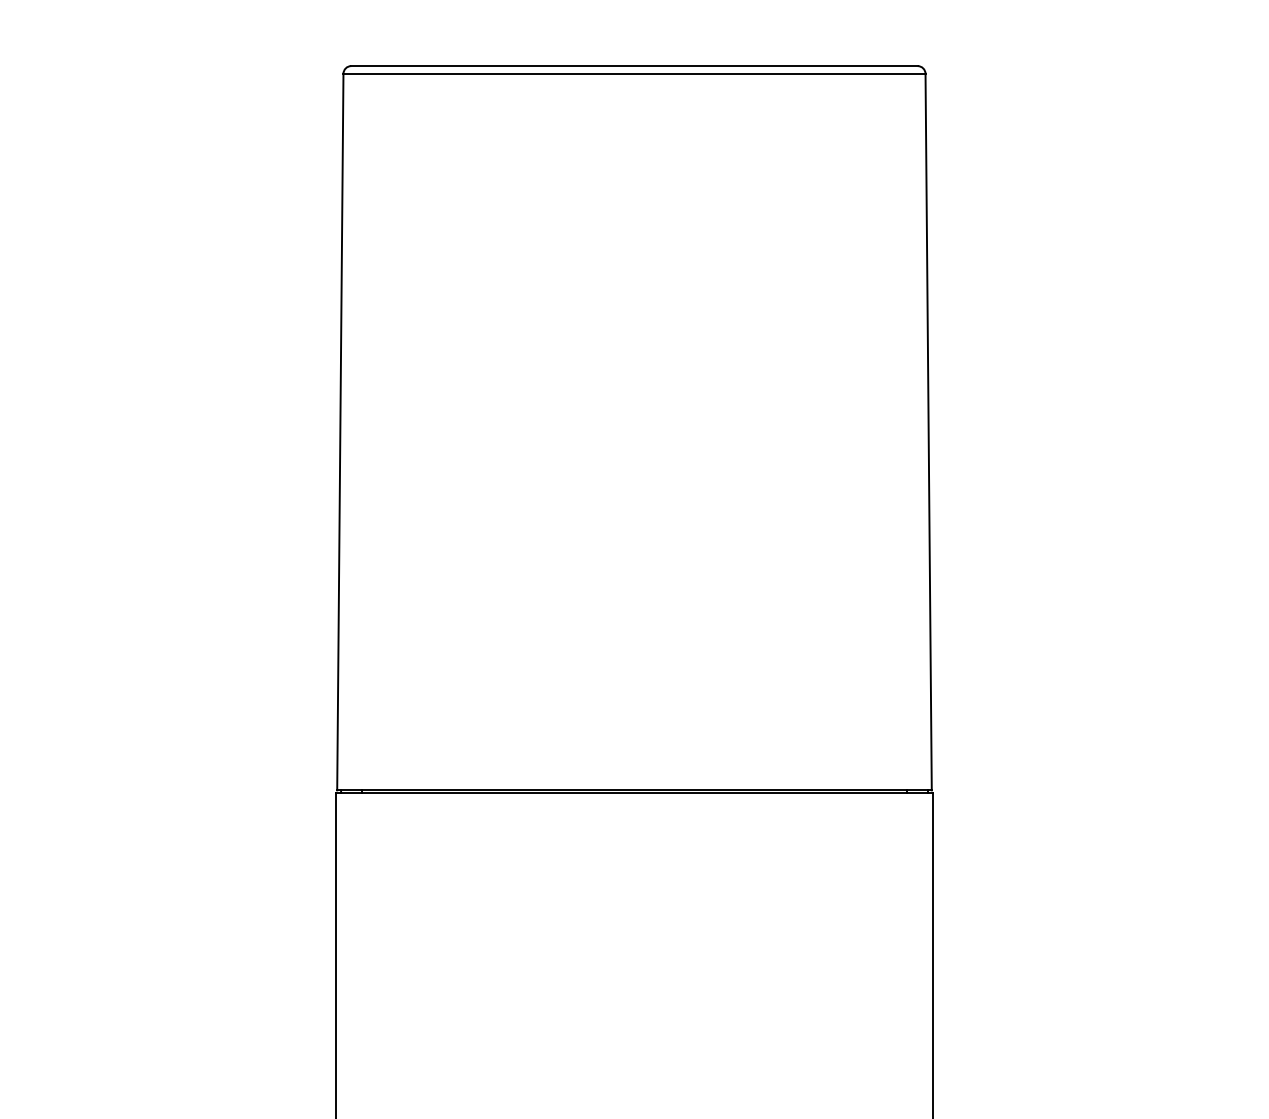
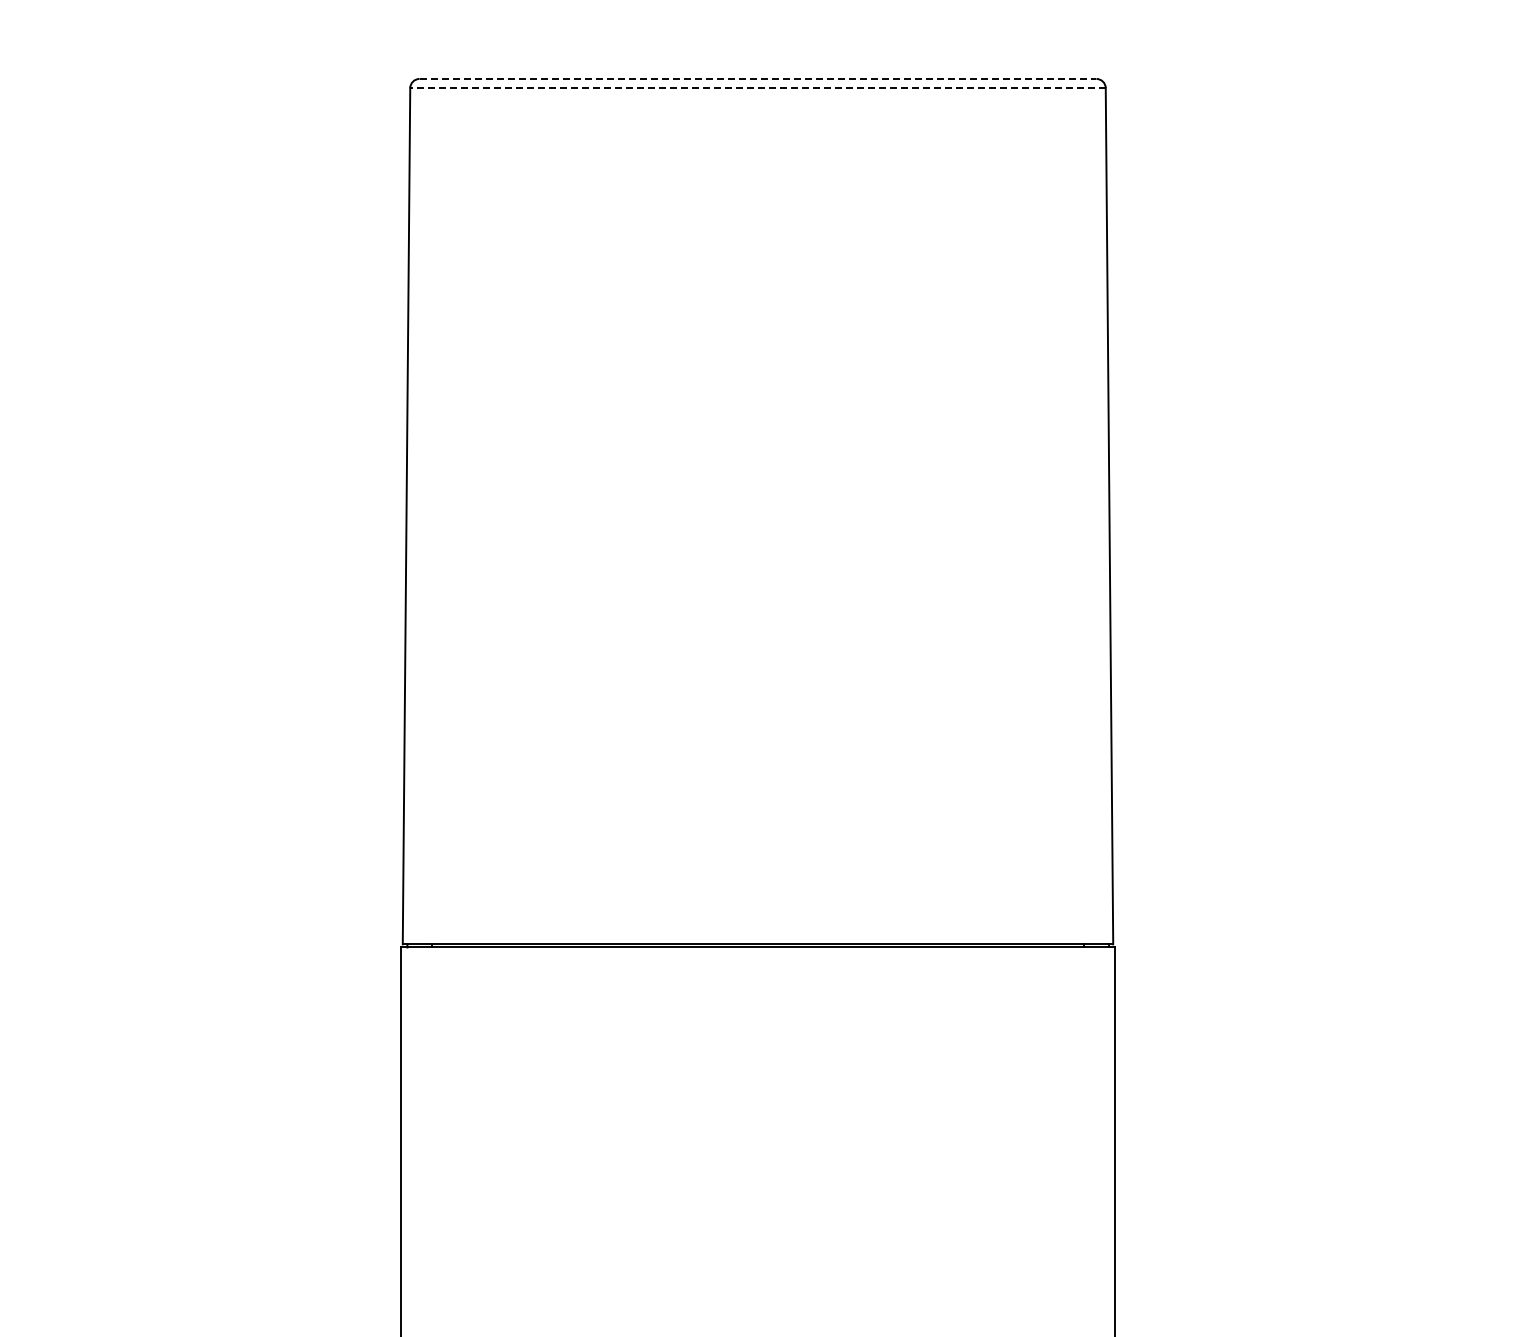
line: (634, 65) -> (758, 78), solid -> dashed
line: (634, 74) -> (758, 88), solid -> dashed

